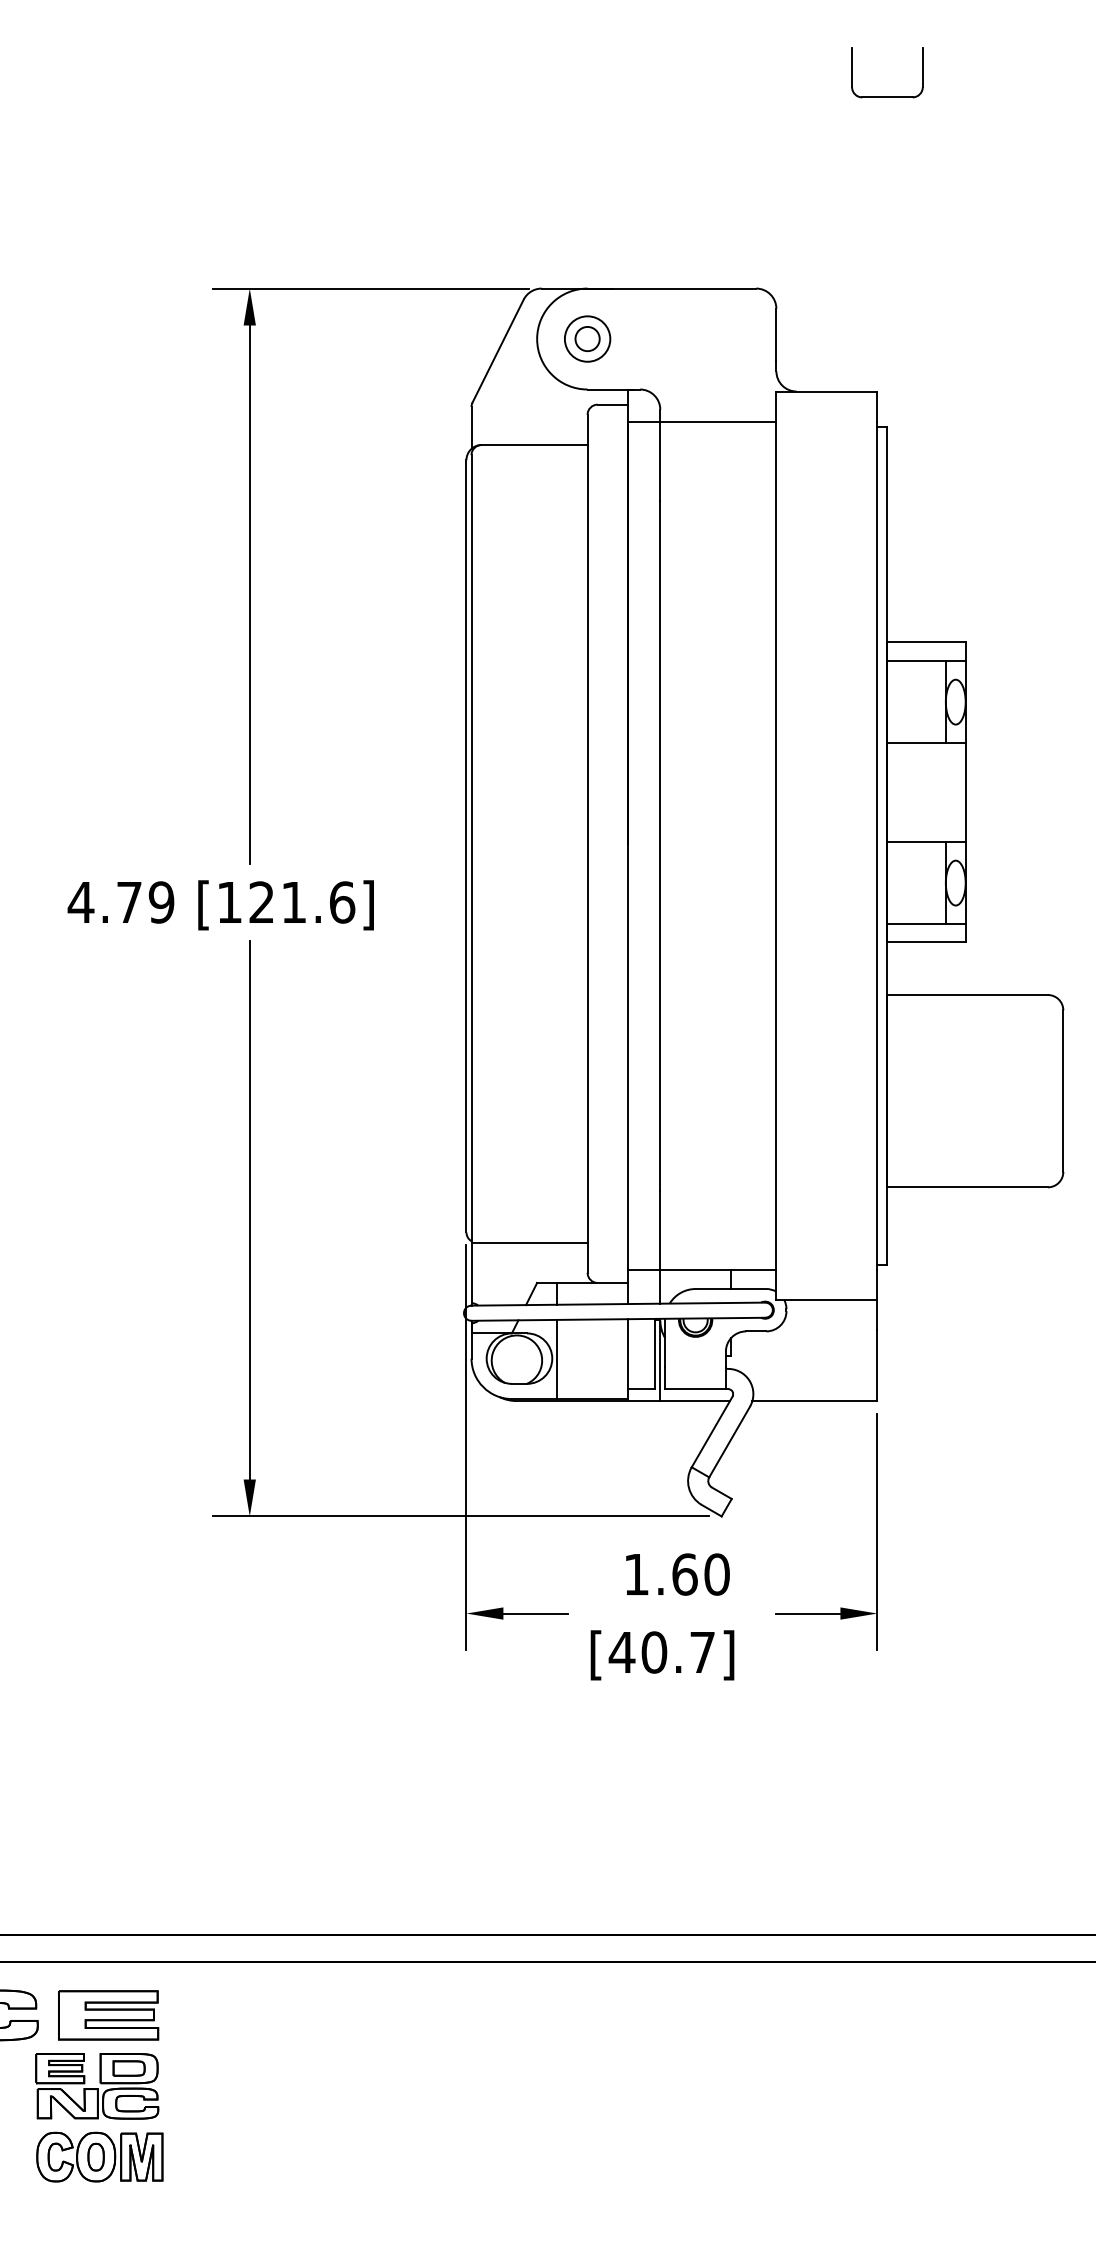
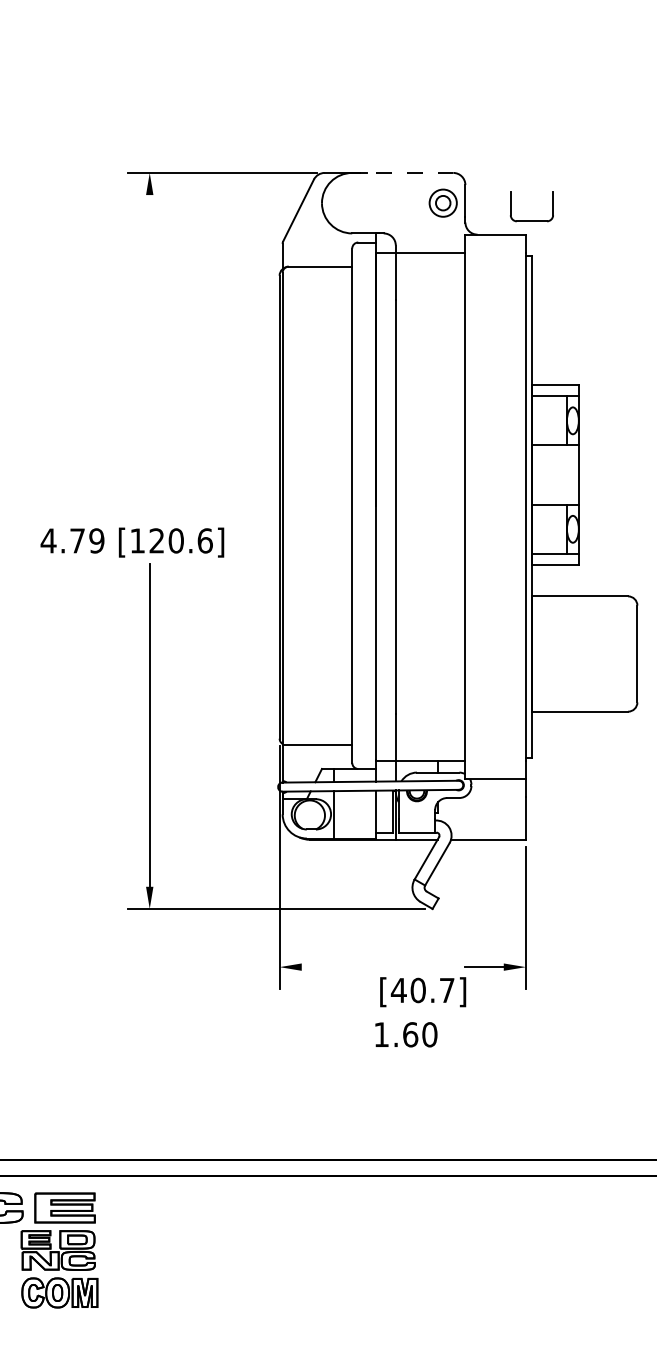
part: (886, 95) -> (531, 220), moved
line: (671, 287) -> (402, 172), solid -> dashed
part: (586, 337) -> (442, 202), moved
line: (249, 594) -> (149, 356), removed
text: (292, 901) -> (175, 540), [121.6] -> [120.6]
text: (678, 1574) -> (406, 1034), moved
line: (534, 1614) -> (320, 967), removed
text: (663, 1655) -> (423, 992), moved

